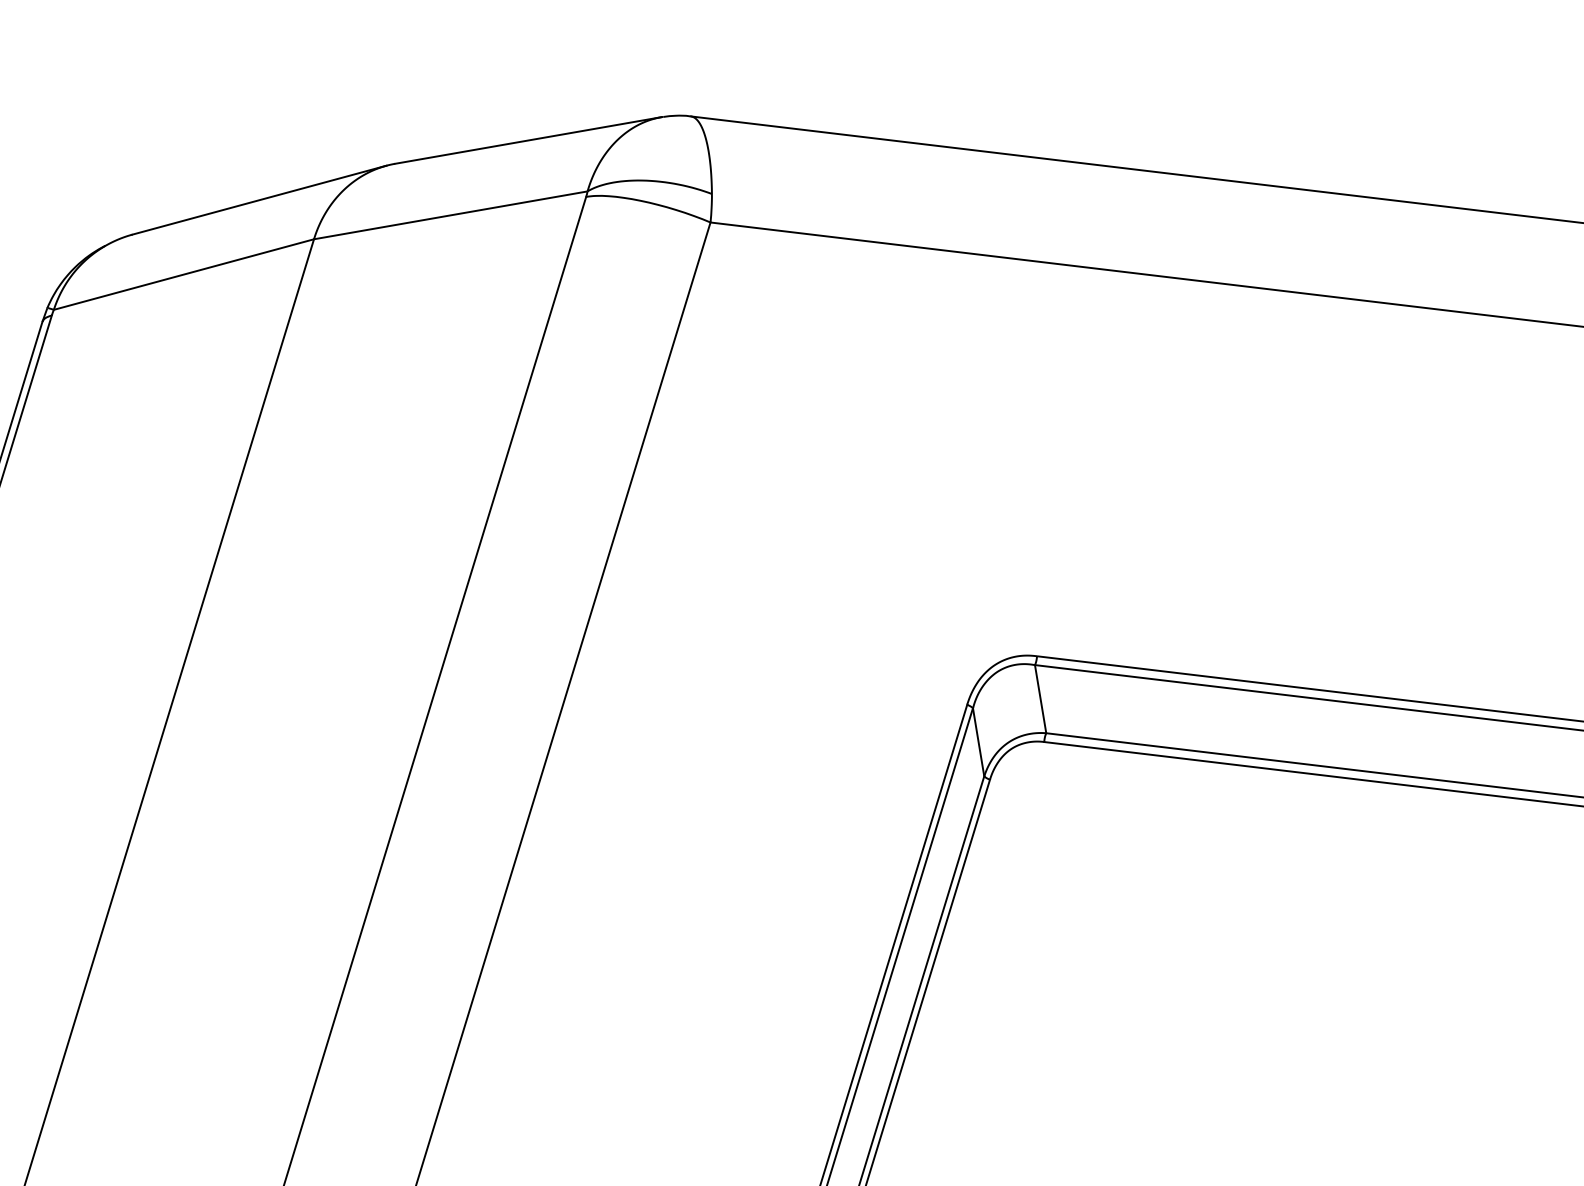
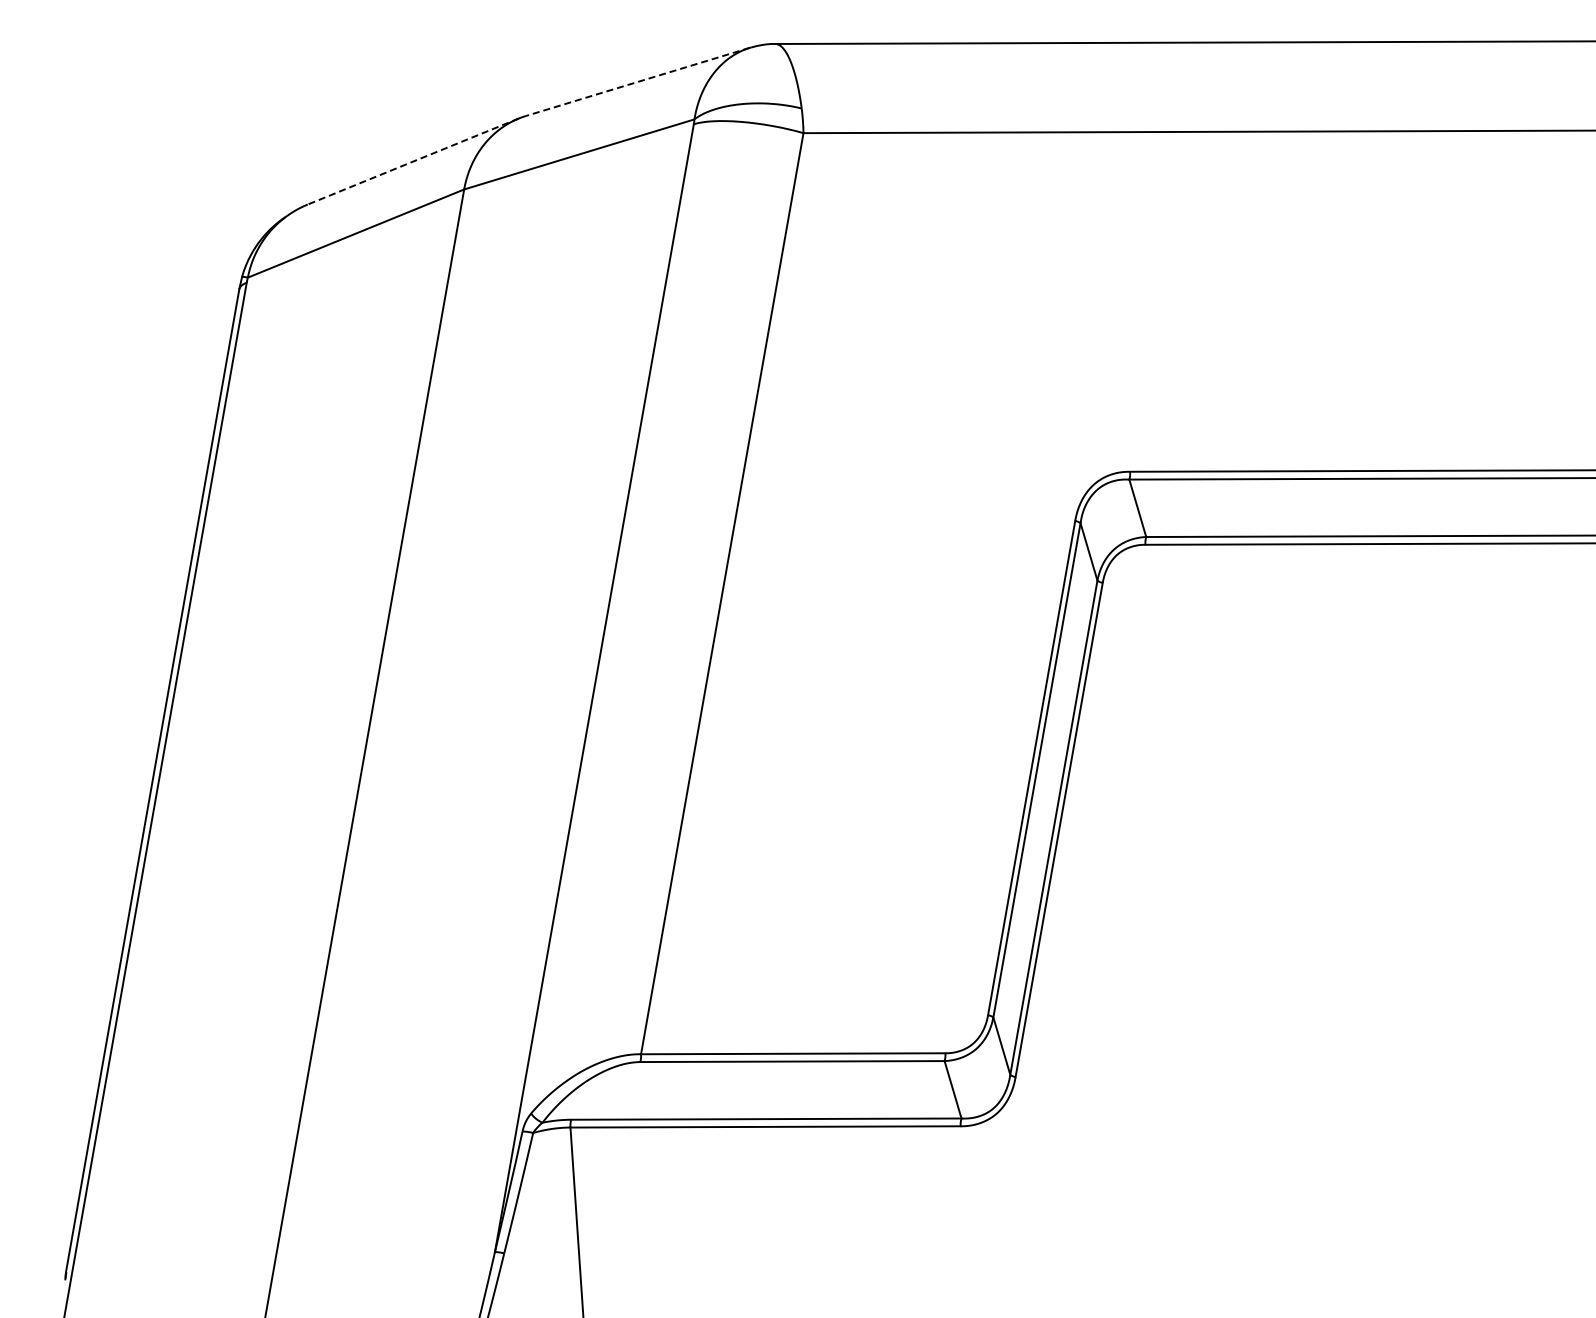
line: (527, 141) -> (637, 82), solid -> dashed
line: (259, 200) -> (413, 161), solid -> dashed

